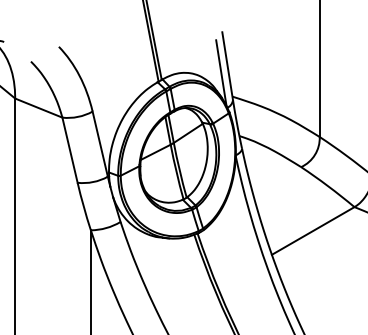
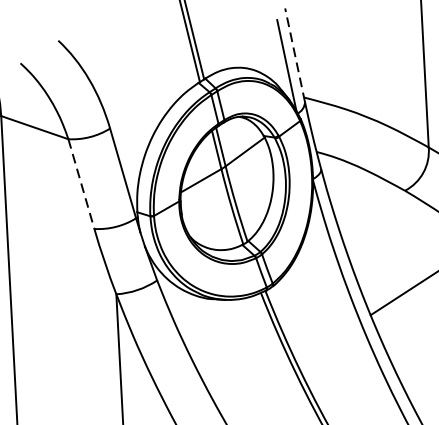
line: (227, 65) -> (294, 54), solid -> dashed
line: (70, 150) -> (82, 184), solid -> dashed

